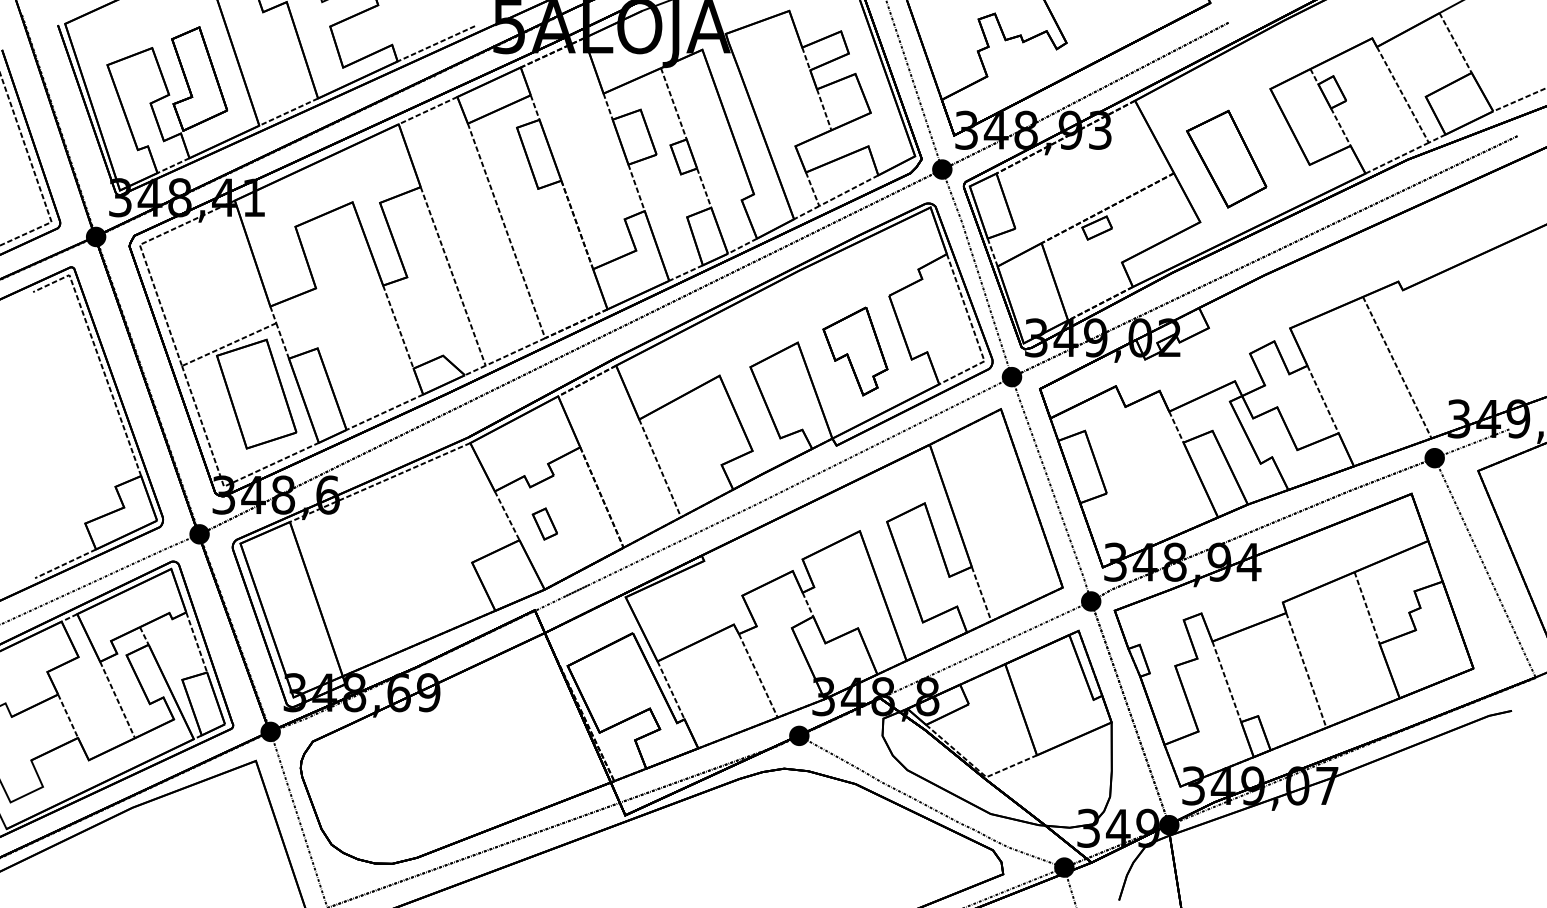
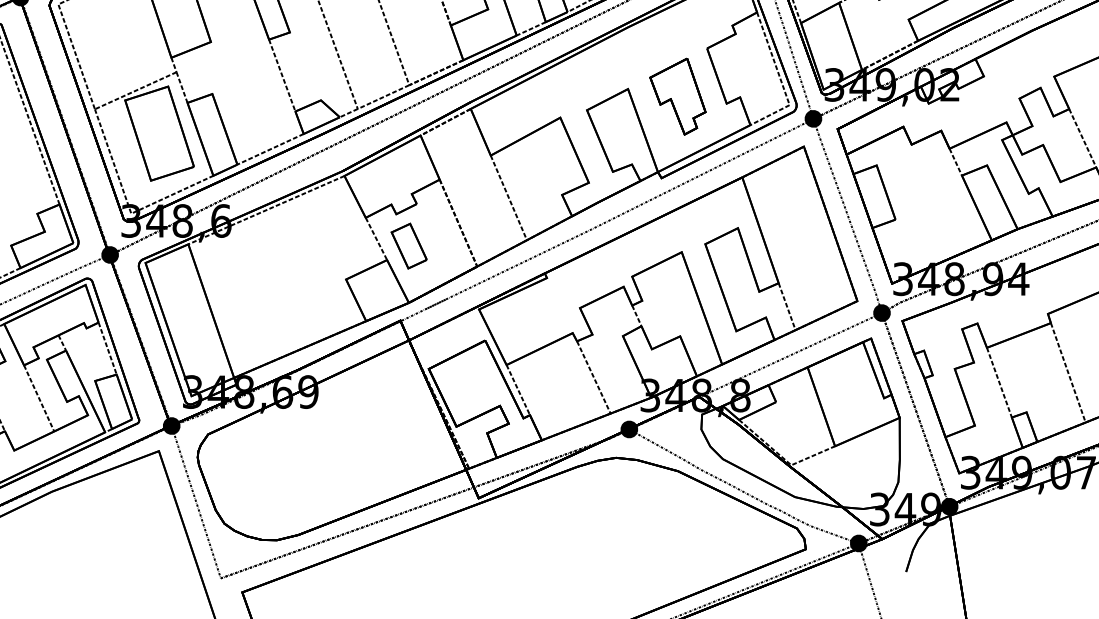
part: (544, 523) -> (408, 245), size x1.67

